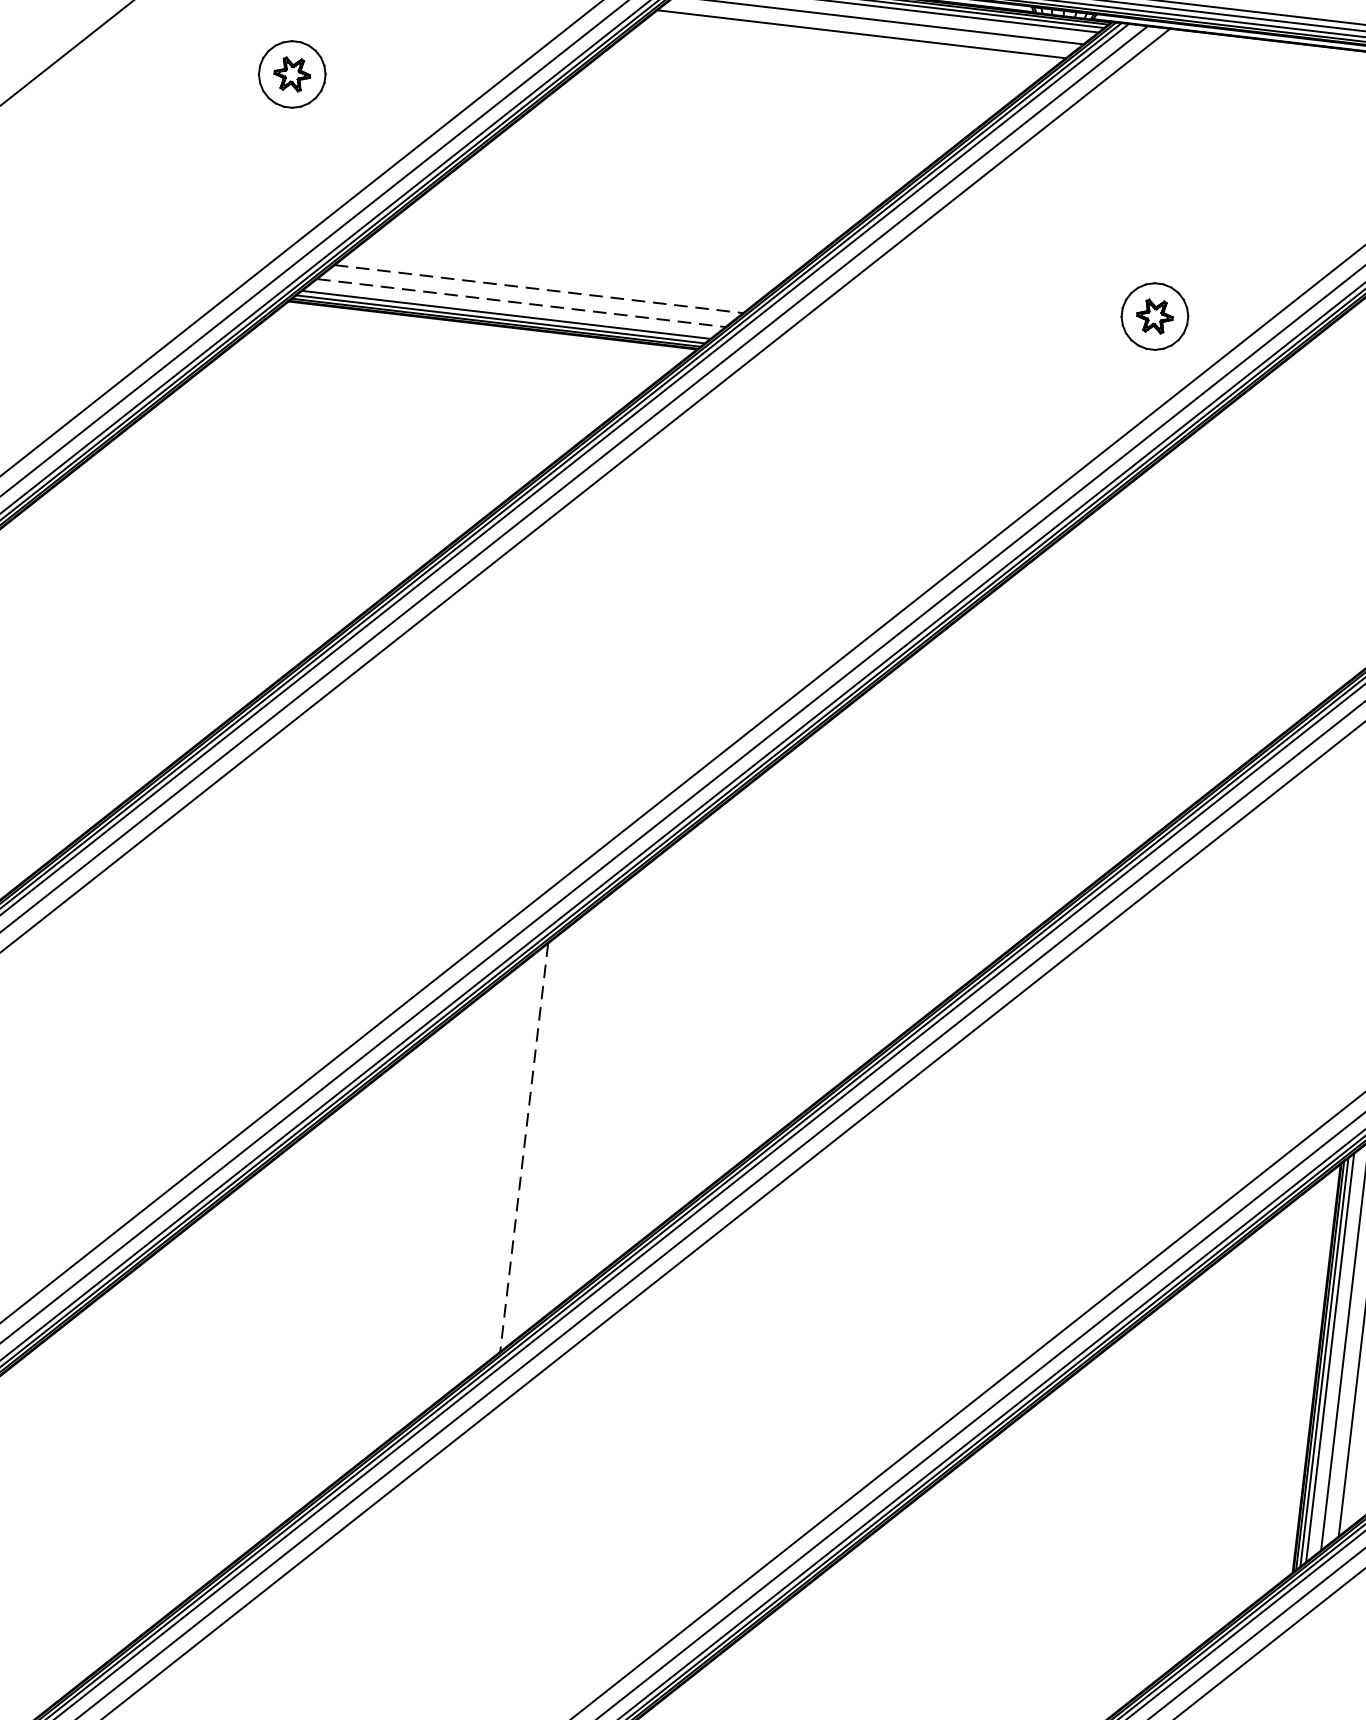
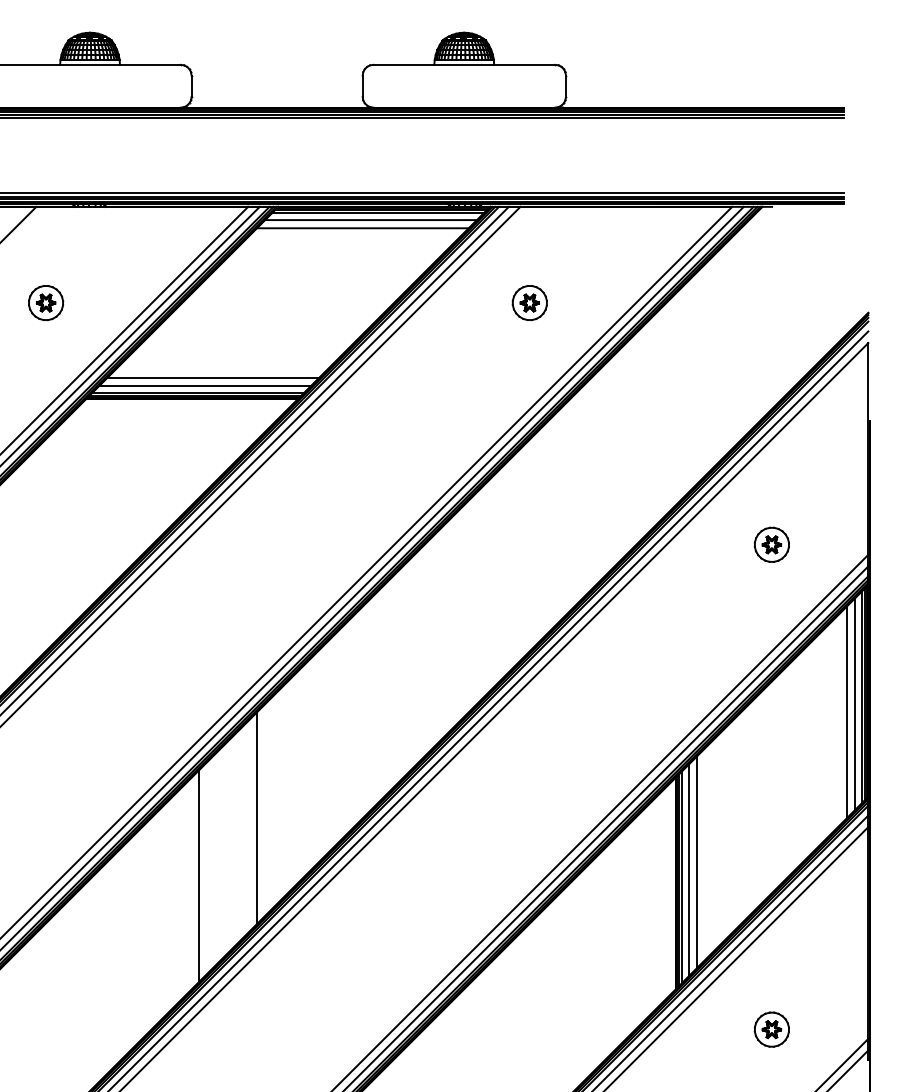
part: (293, 75) -> (46, 303), moved
line: (539, 290) -> (213, 378), dashed -> solid
line: (520, 303) -> (204, 386), dashed -> solid
part: (1154, 317) -> (529, 303), moved
line: (524, 1148) -> (257, 818), dashed -> solid
line: (399, 1245) -> (199, 875), added

